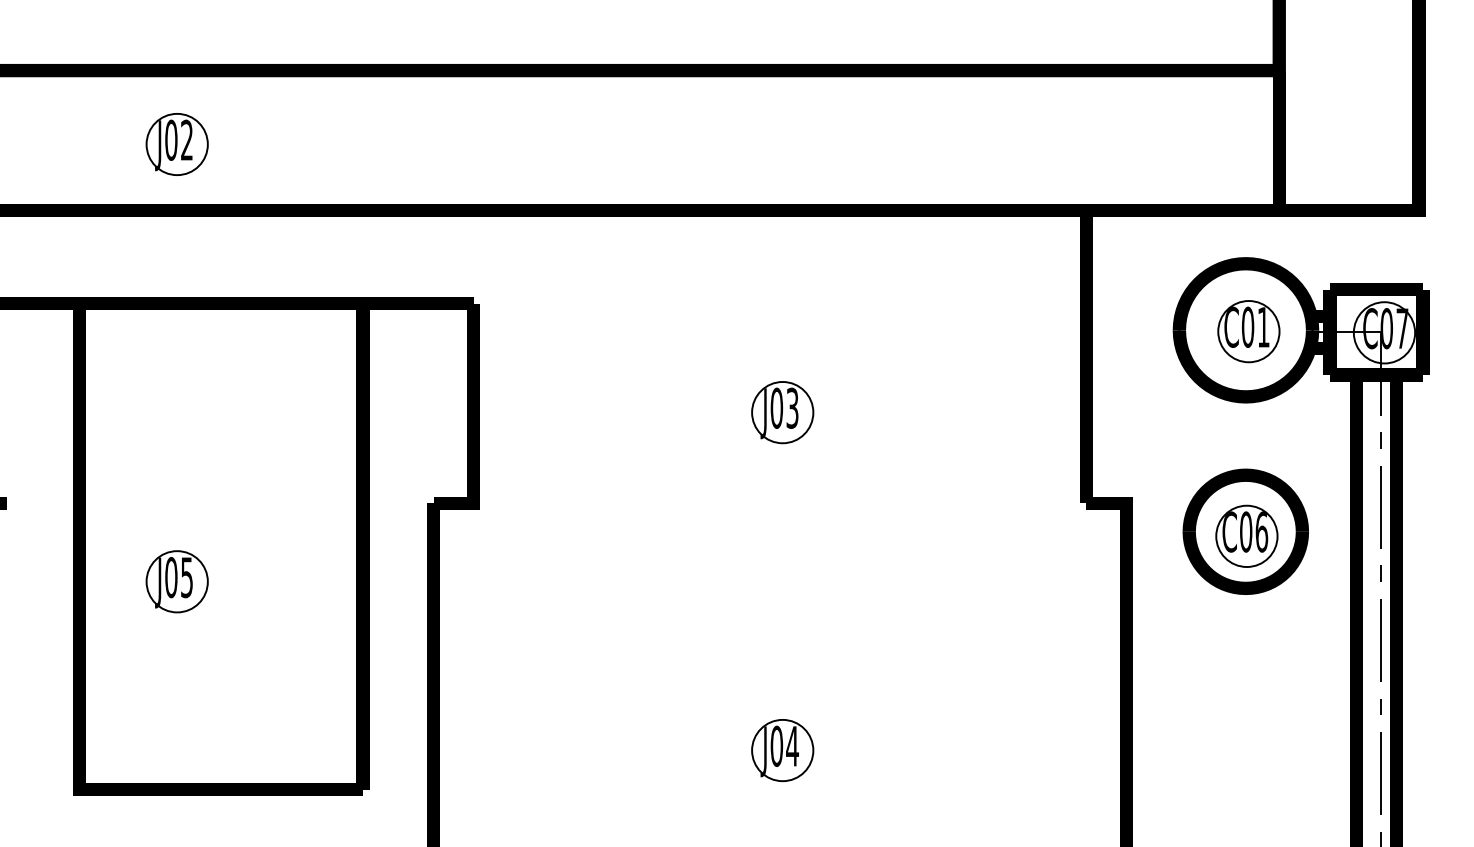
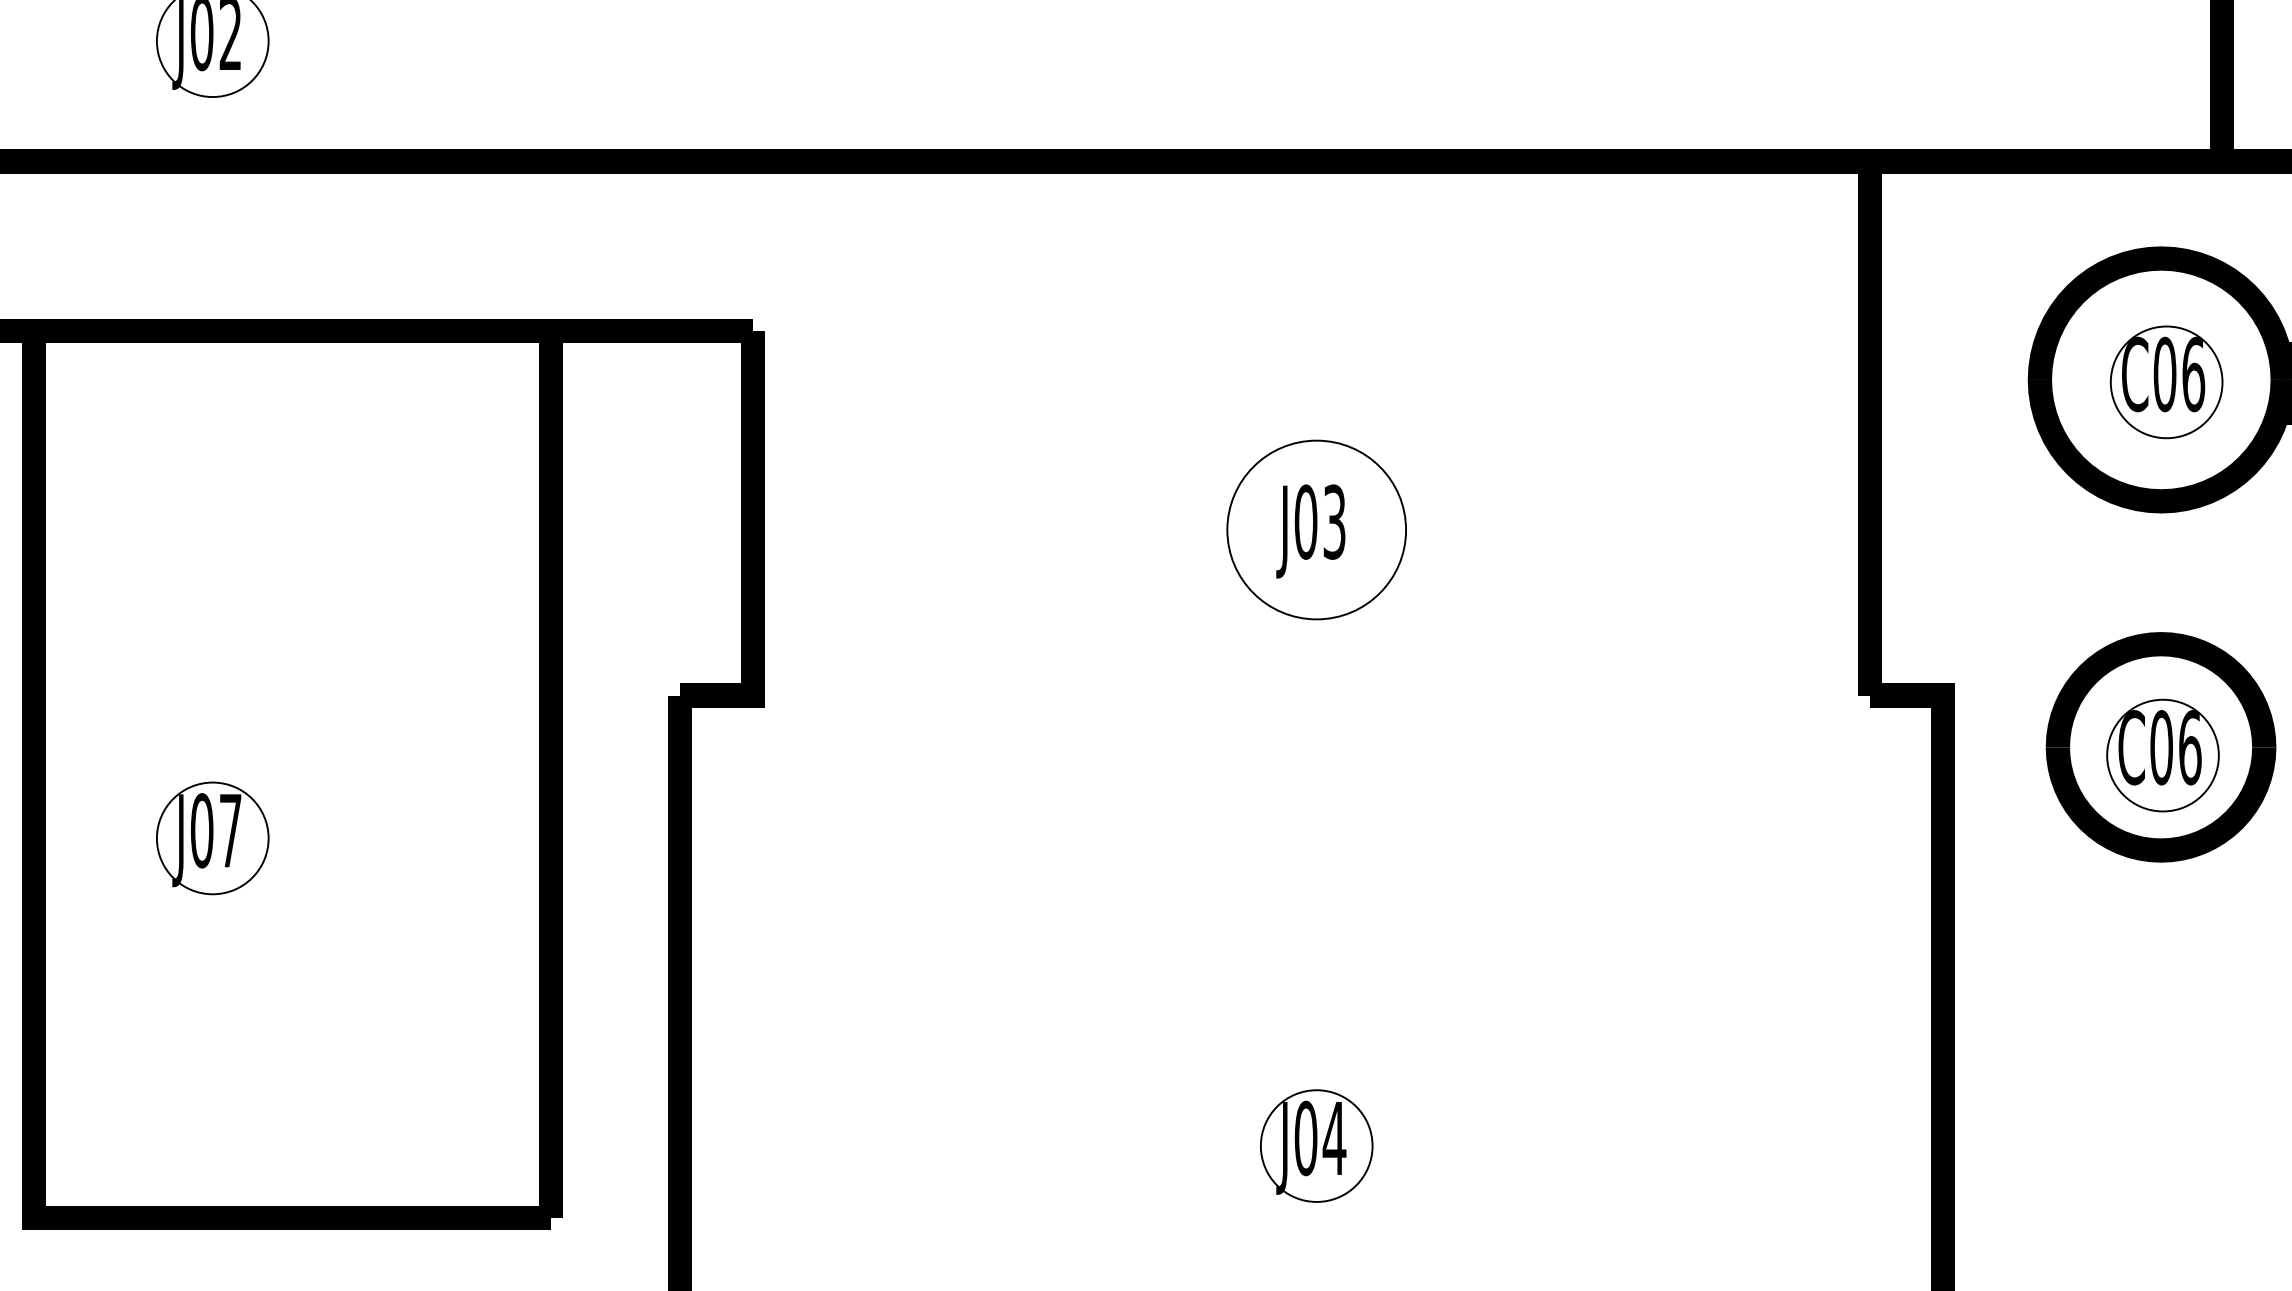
text: (1263, 326) -> (2193, 372), C01 -> C06
circle: (782, 412) -> (1316, 529), size x1.6
text: (186, 577) -> (229, 830), J05 -> J07

